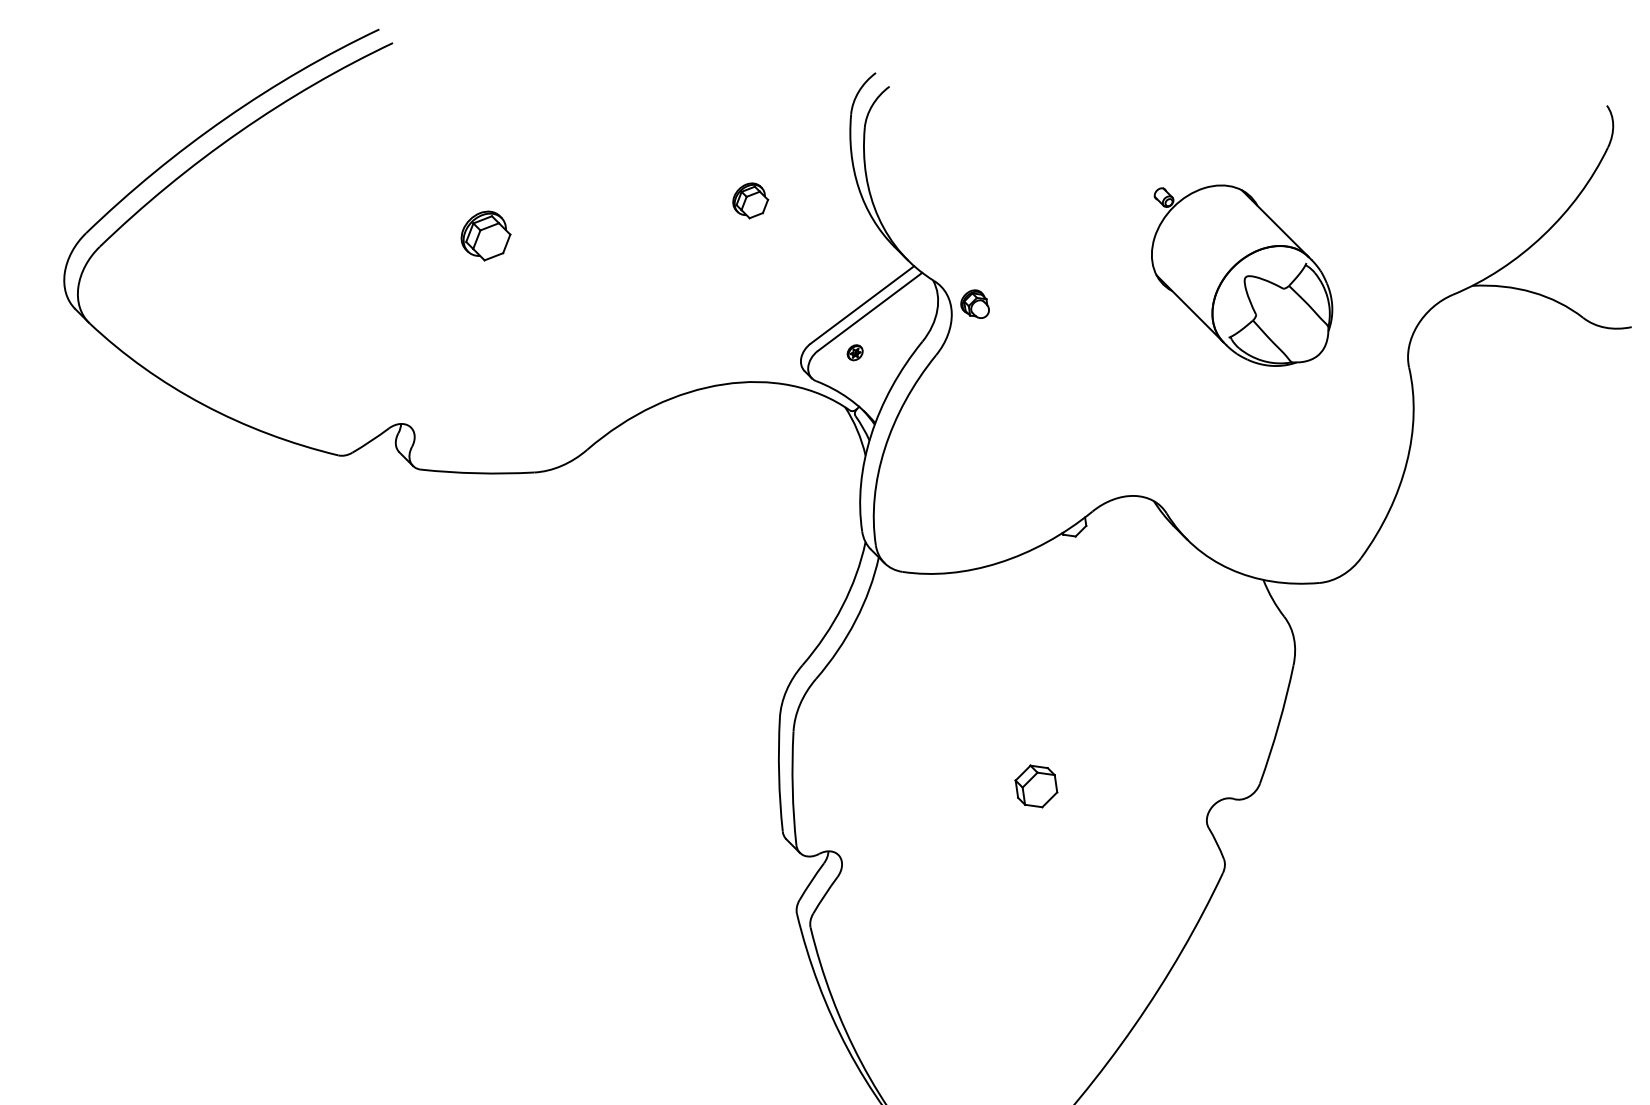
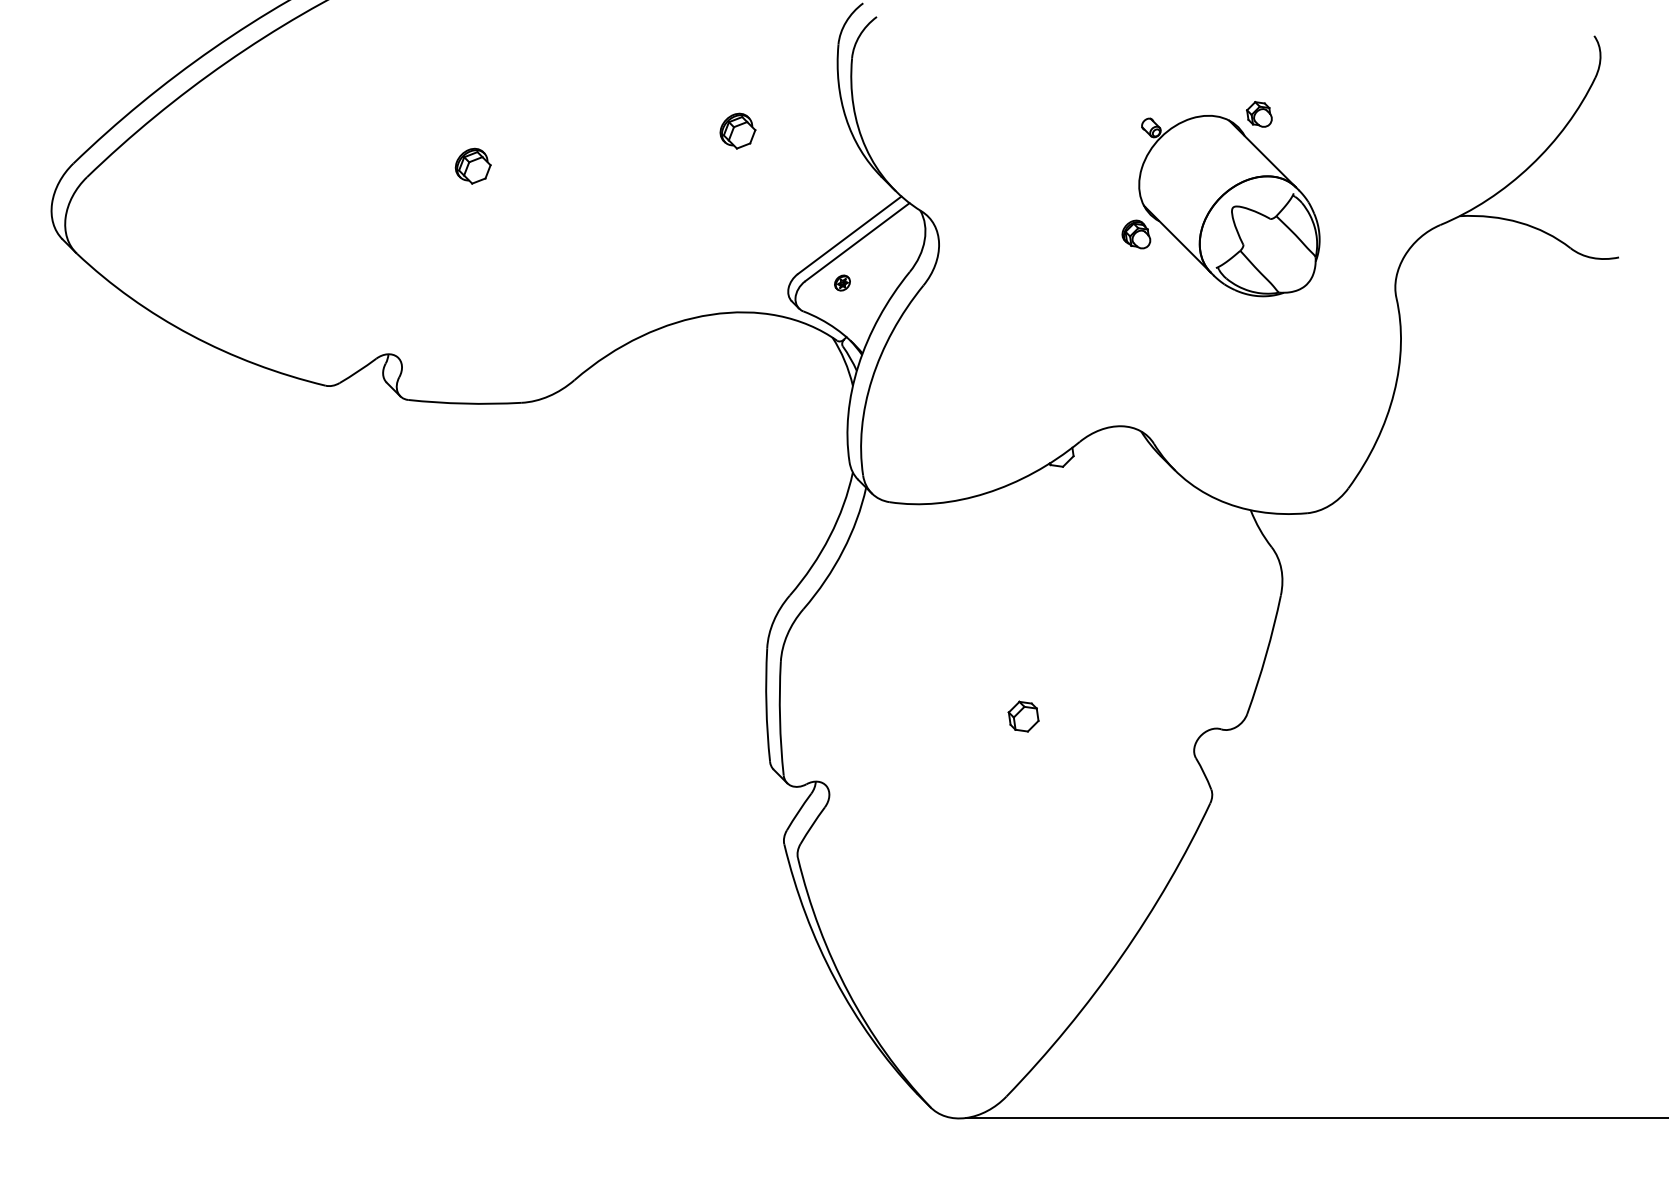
part: (1272, 184) -> (1259, 114), added
part: (485, 235) -> (472, 165), size x0.71
part: (975, 304) -> (1136, 234), moved
part: (1036, 786) -> (1023, 716), size x0.71

